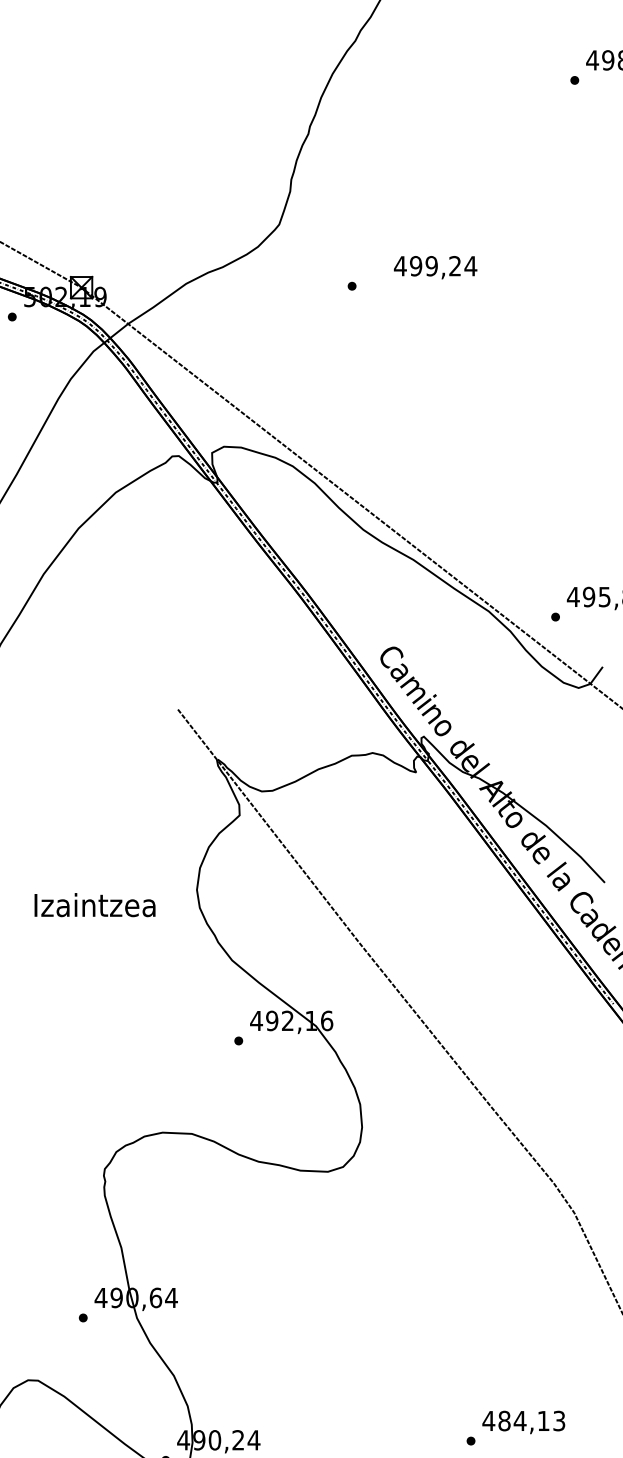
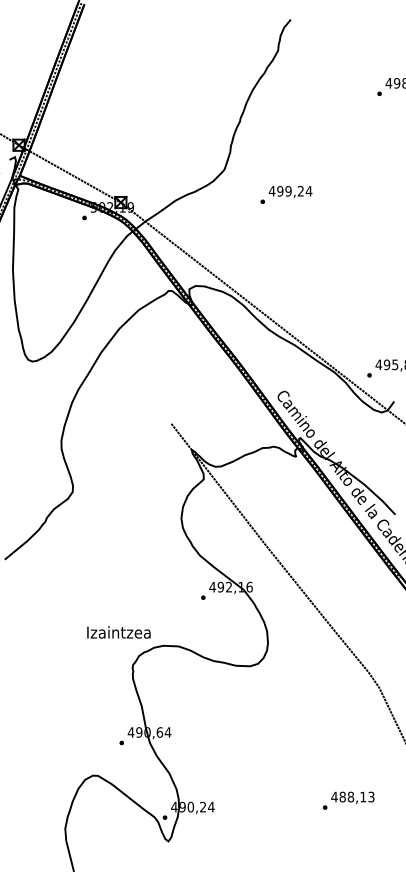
text: (435, 266) -> (290, 191), moved
text: (94, 905) -> (118, 632), moved
text: (519, 1419) -> (350, 796), 484,13 -> 488,13

